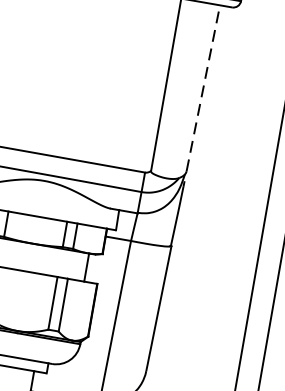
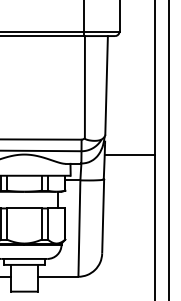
line: (203, 86) -> (106, 84), dashed -> solid
line: (221, 211) -> (129, 154), added

